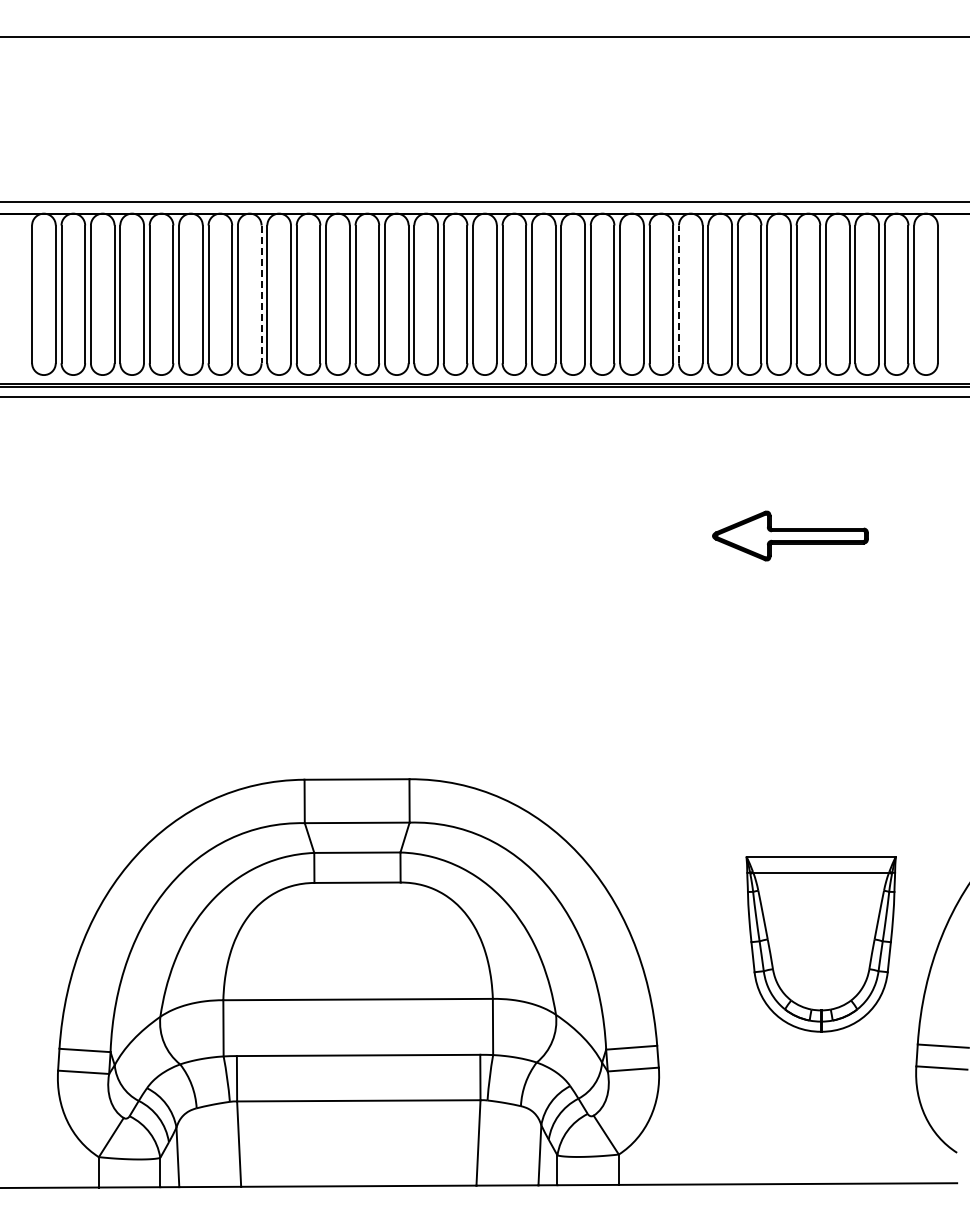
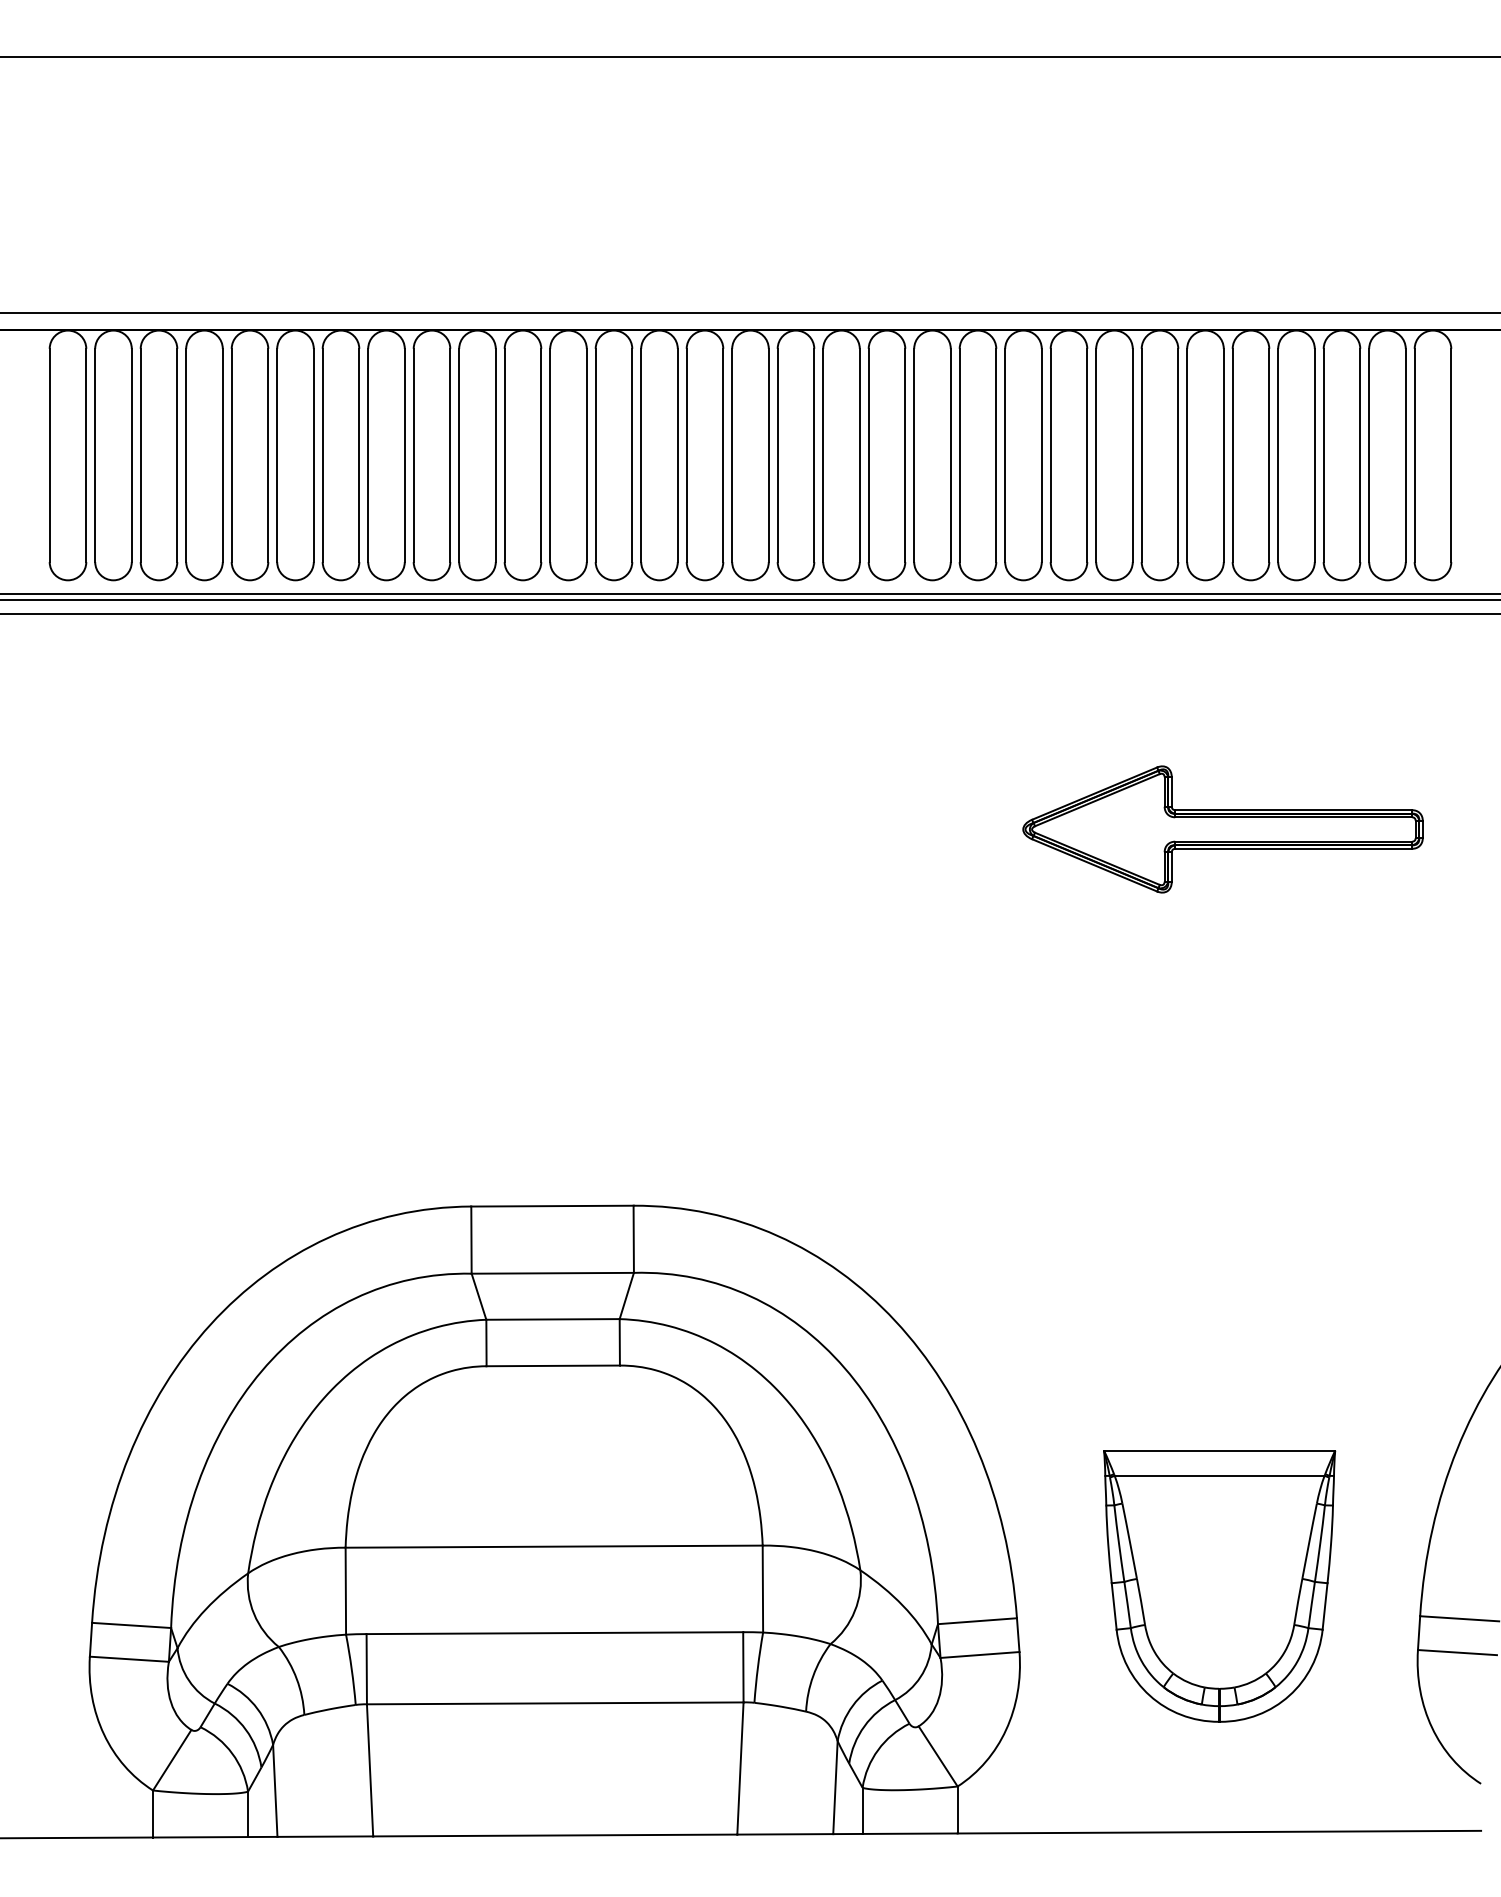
line: (261, 294) -> (404, 455), dashed -> solid
line: (679, 294) -> (1051, 455), dashed -> solid
part: (790, 535) -> (1223, 828), size x1.67
part: (820, 944) -> (1218, 1586), moved

